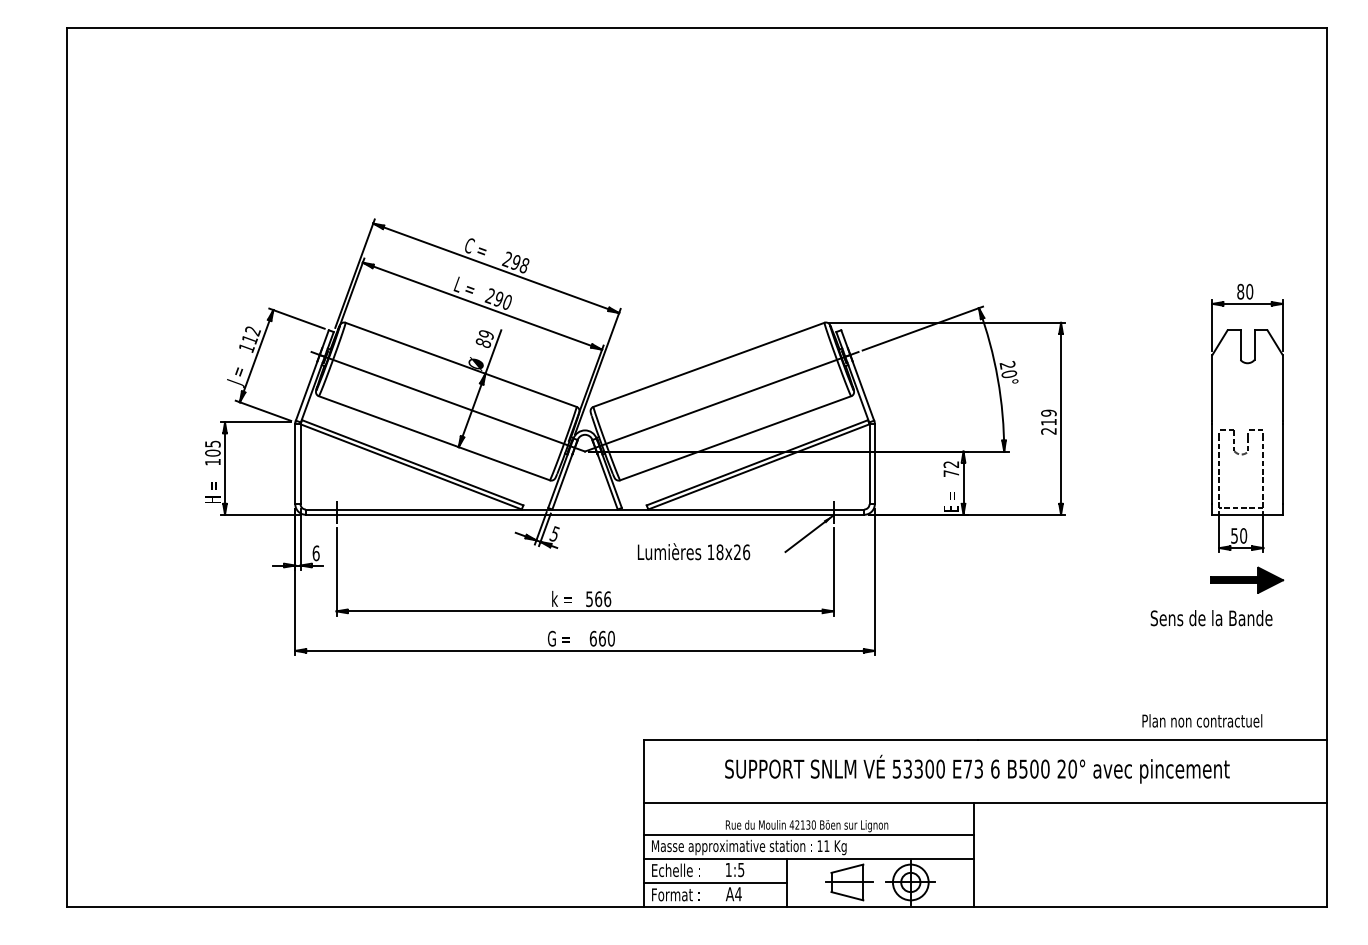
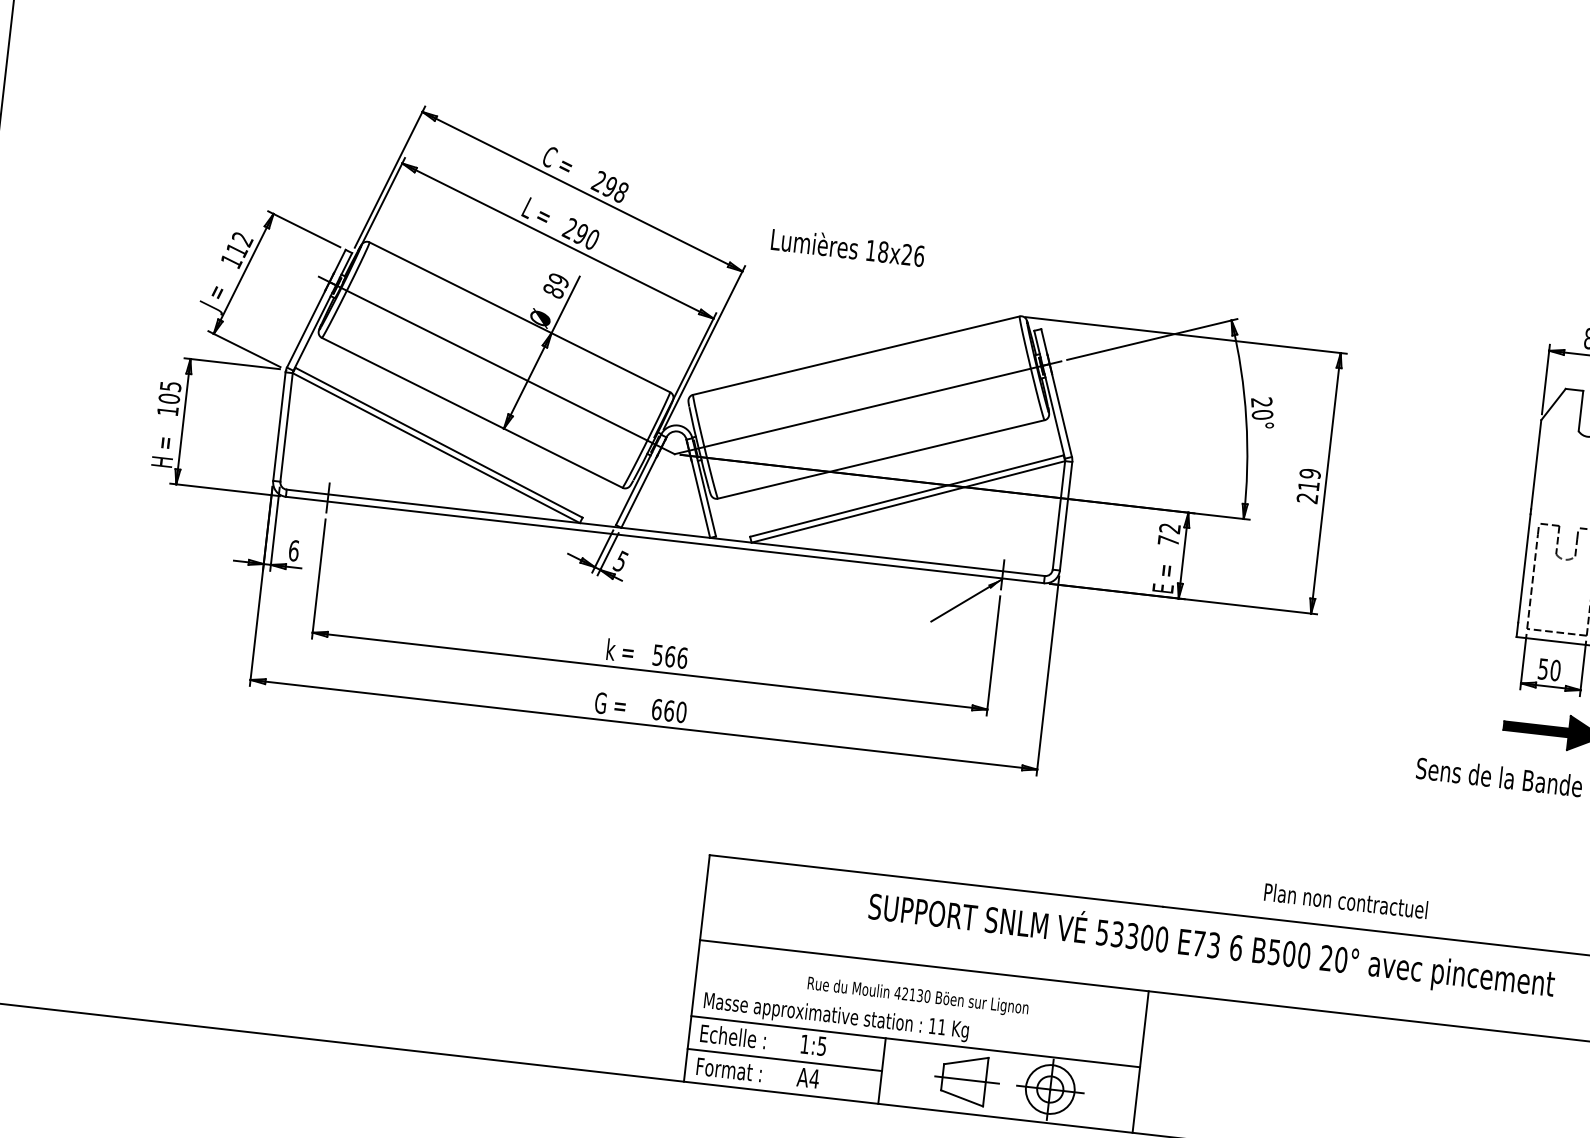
text: (693, 551) -> (847, 246), moved
text: (1202, 720) -> (1346, 900), moved
text: (977, 768) -> (1212, 944), moved
line: (808, 834) -> (918, 1008), removed

